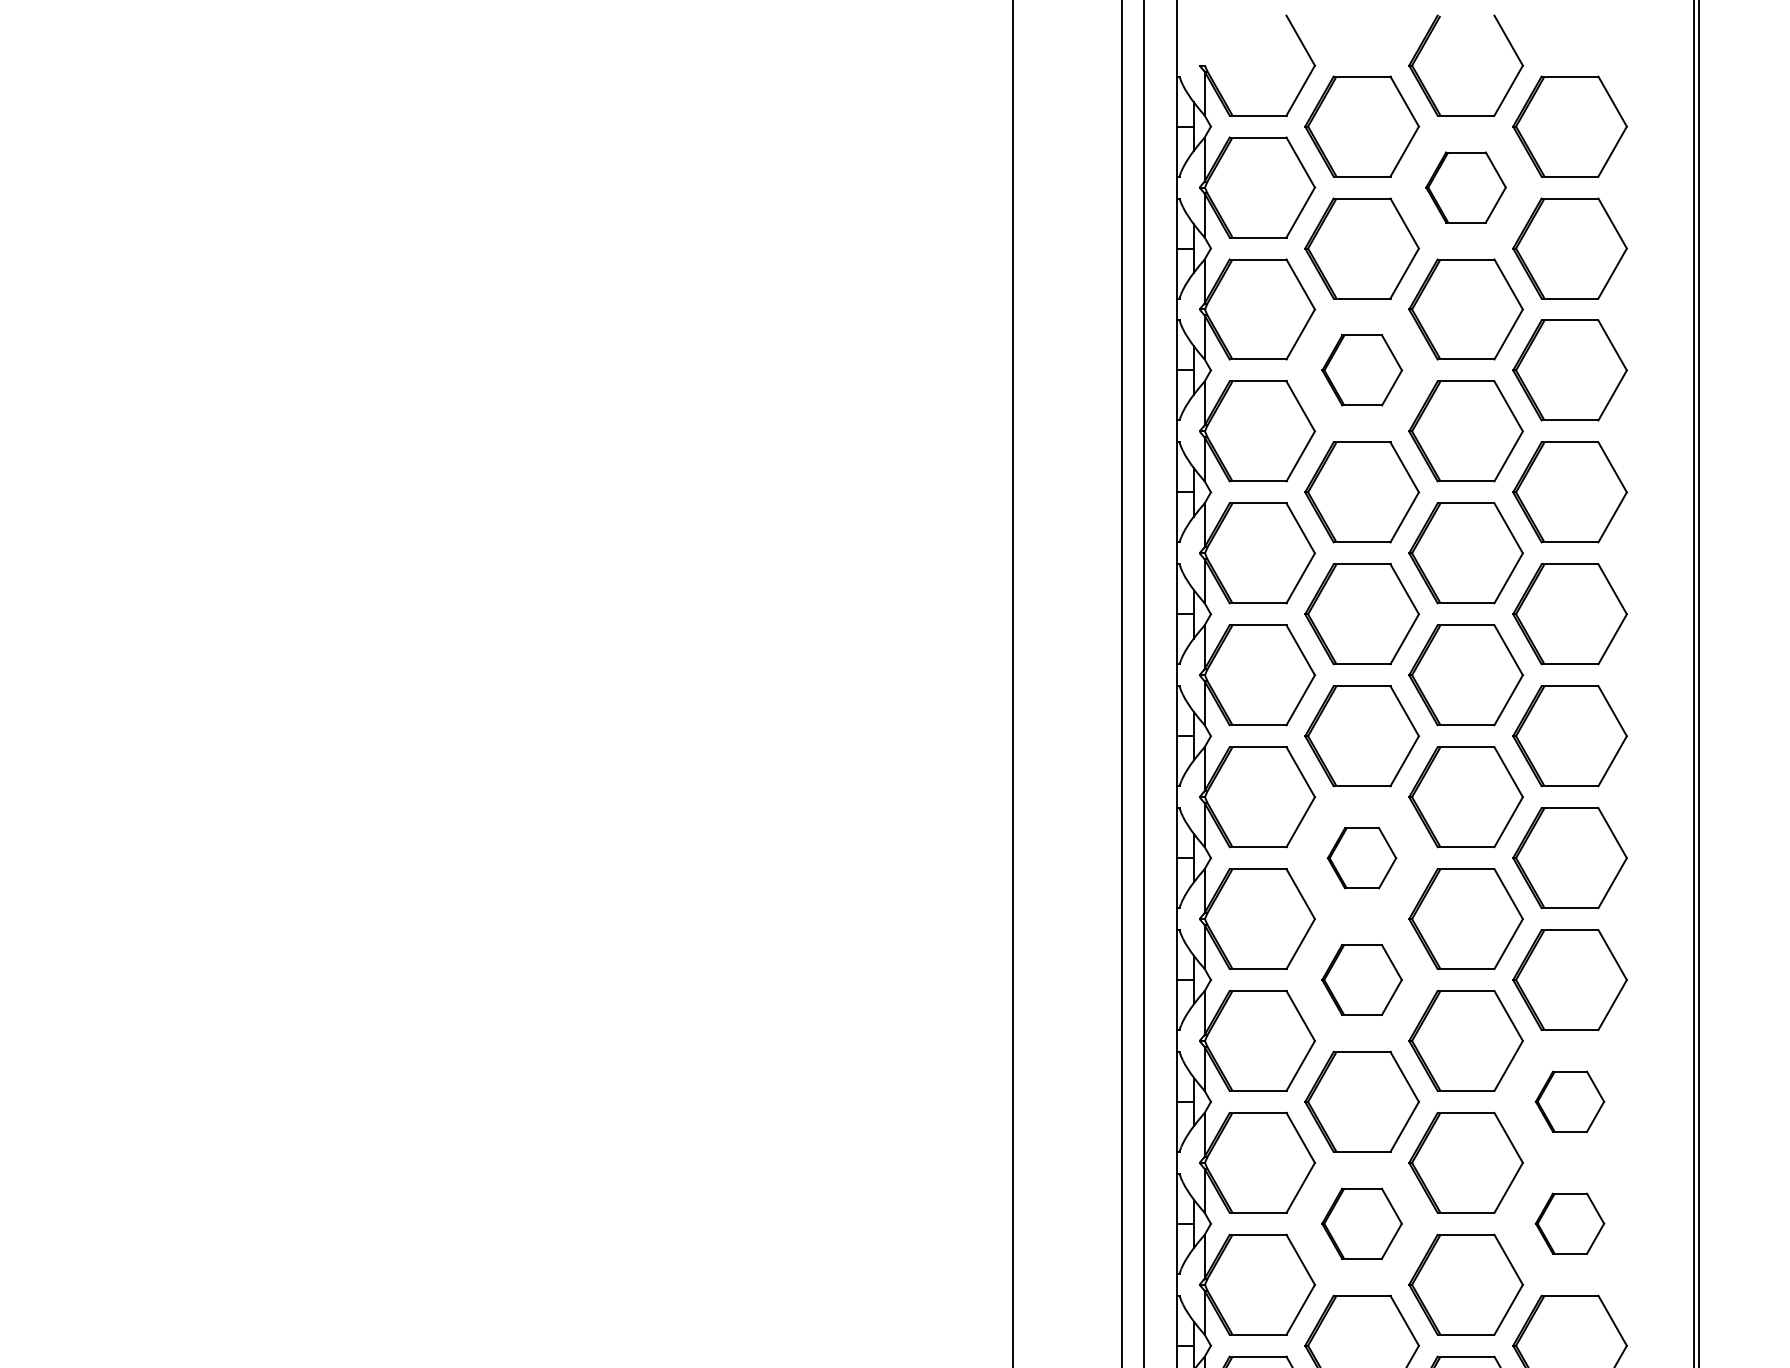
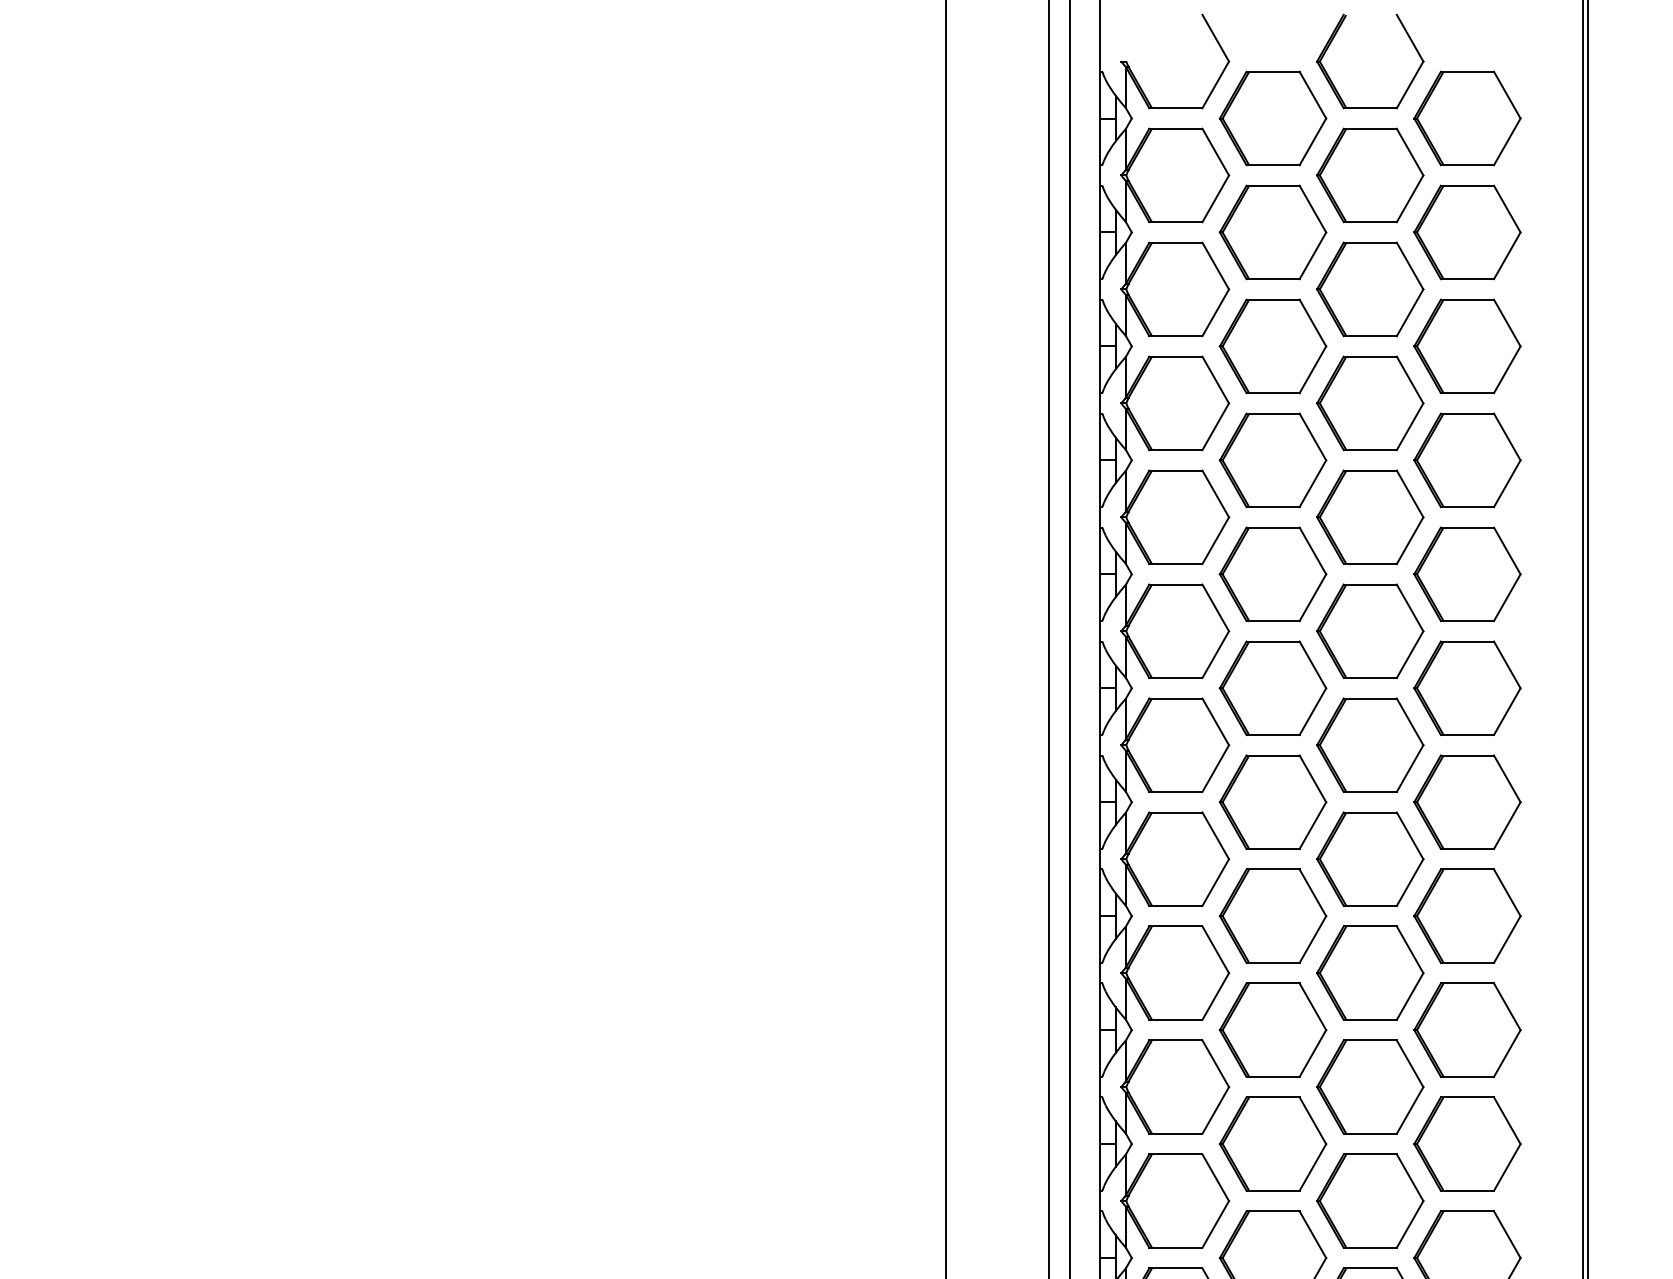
part: (1465, 187) -> (1369, 175), size x1.43
part: (1362, 370) -> (1273, 346), size x1.43
part: (1361, 858) -> (1272, 802), size x1.67
part: (1361, 979) -> (1272, 915), size x1.43
part: (1569, 1101) -> (1466, 1029), size x1.67
part: (1361, 1223) -> (1272, 1143), size x1.43
part: (1569, 1223) -> (1466, 1143), size x1.67

